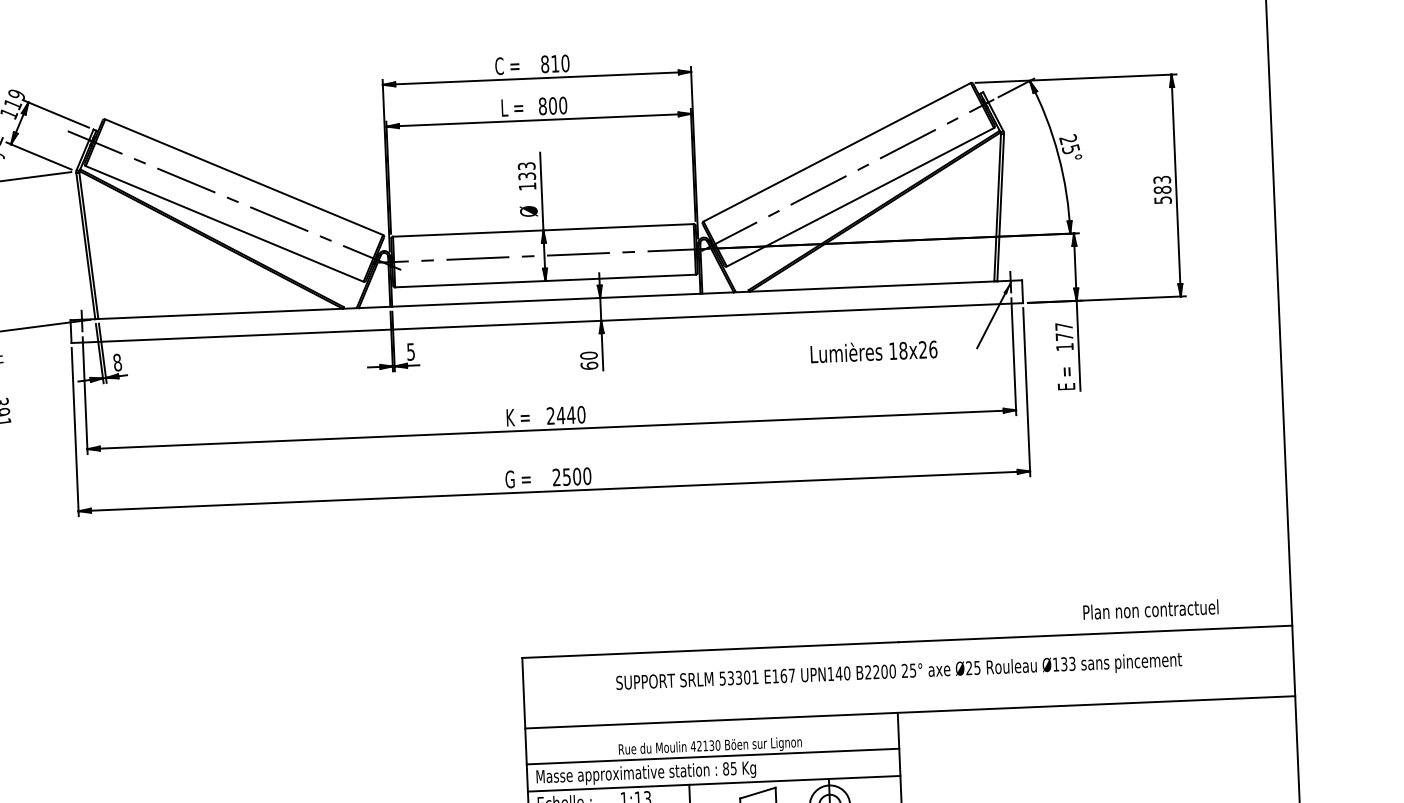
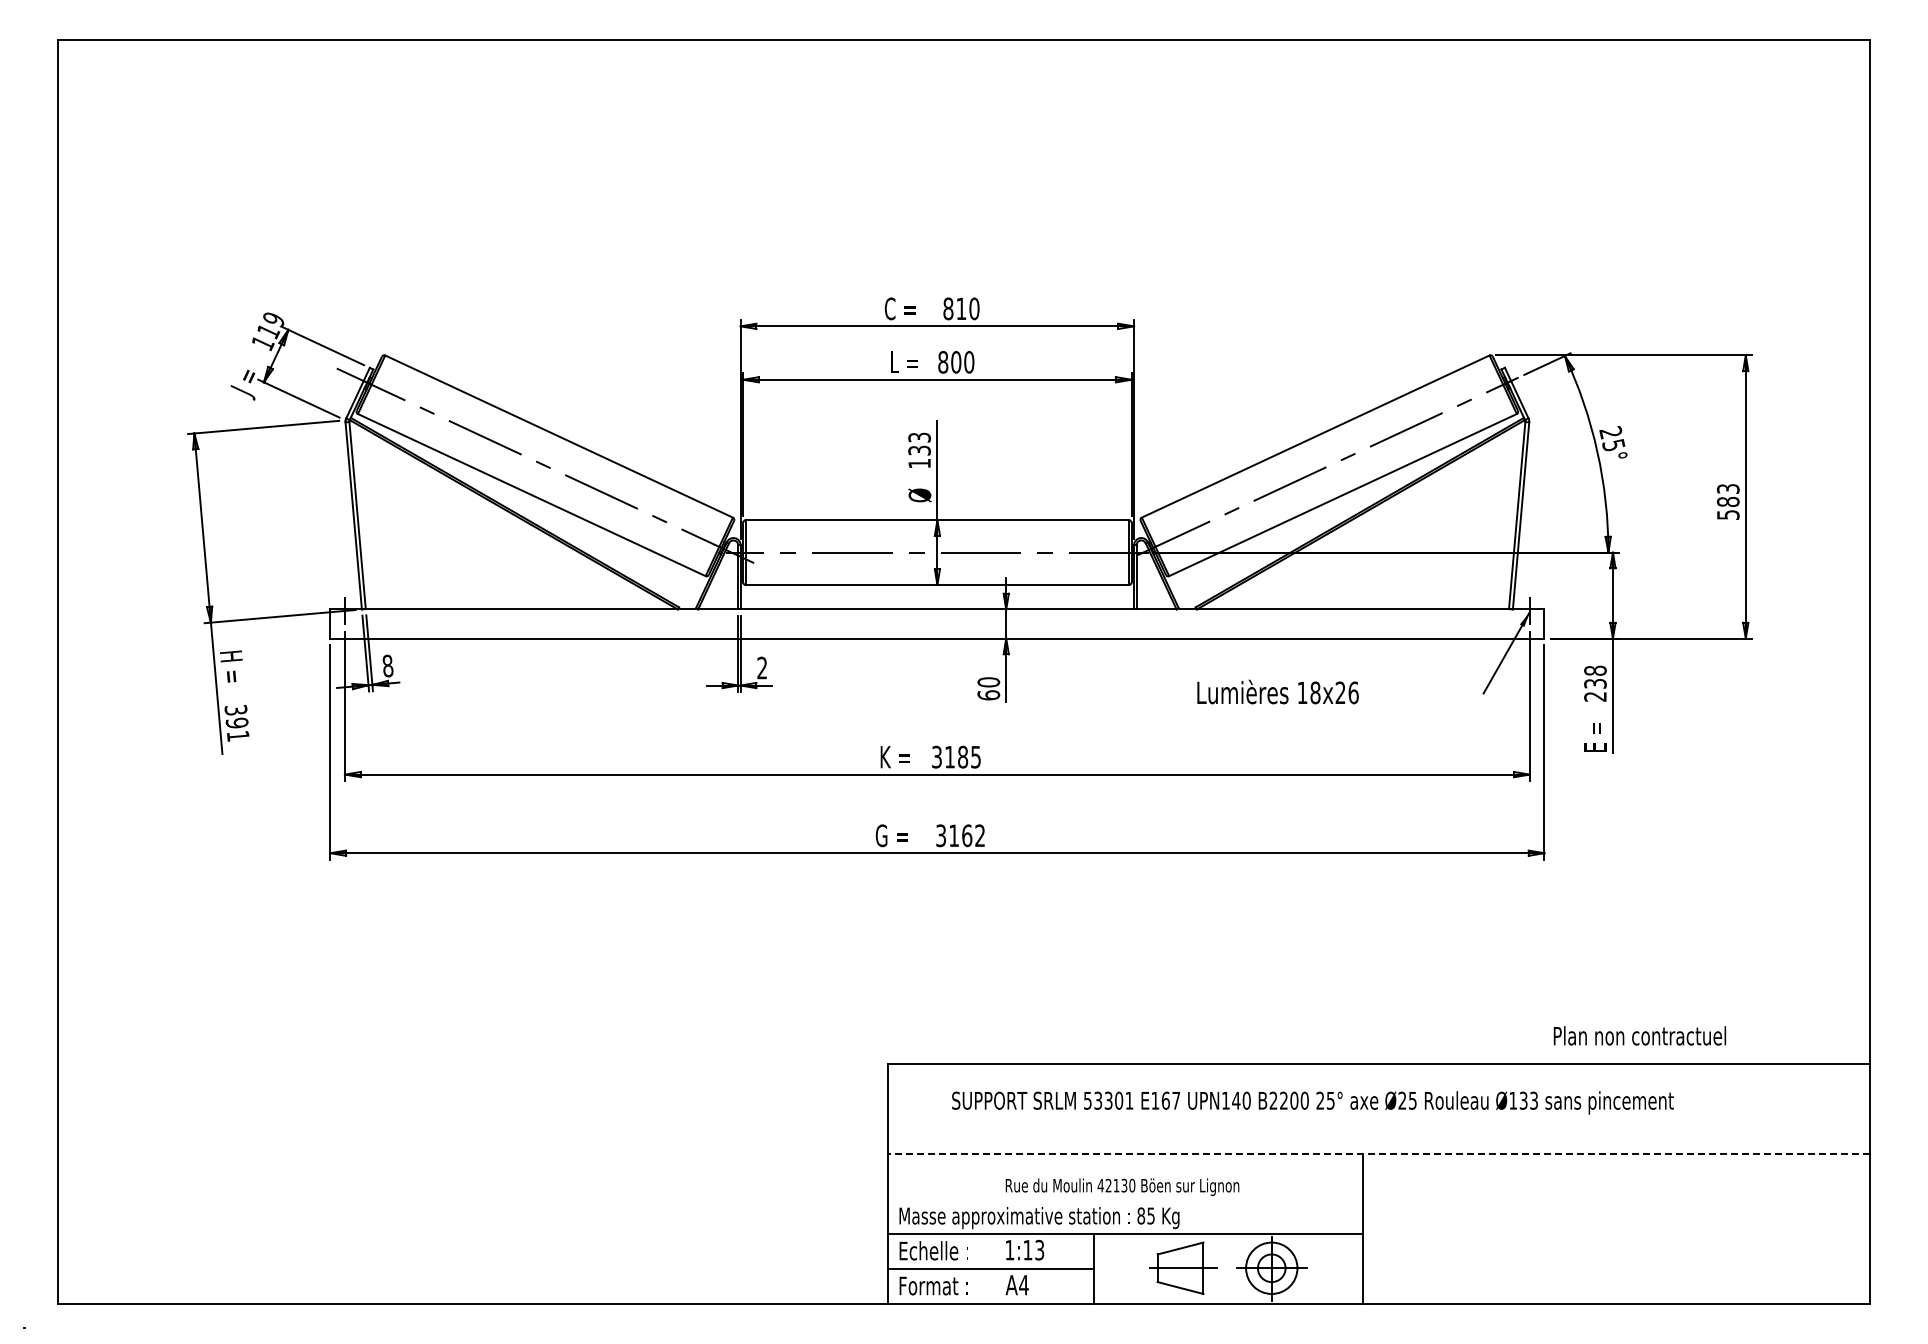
text: (1064, 336) -> (1595, 683), 177 -> 238
text: (873, 350) -> (1277, 691), moved
text: (410, 351) -> (761, 667), 5 -> 2
text: (566, 414) -> (956, 756), 2440 -> 3185
text: (571, 476) -> (960, 835), 2500 -> 3162
text: (1150, 609) -> (1639, 1035), moved
text: (898, 672) -> (1312, 1102), moved
line: (909, 712) -> (1378, 1153), solid -> dashed
line: (713, 756) -> (1125, 1199), removed

